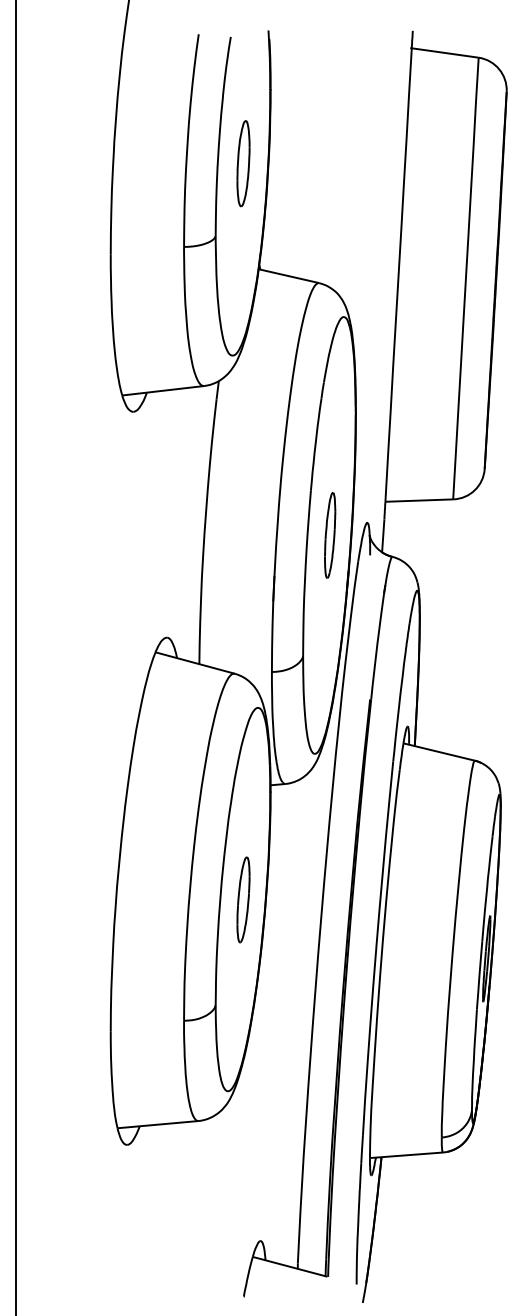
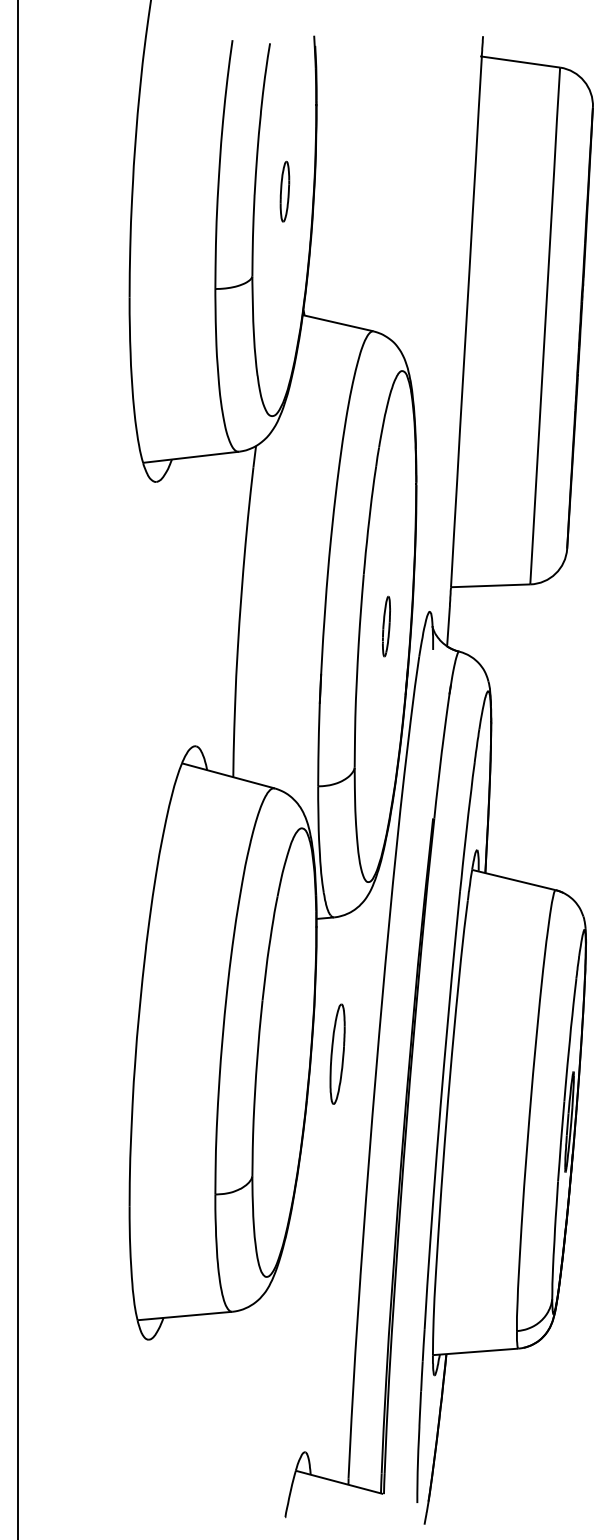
part: (243, 163) -> (284, 191), size x0.6
part: (330, 535) -> (386, 626), size x0.6
part: (243, 899) -> (337, 1053), moved

